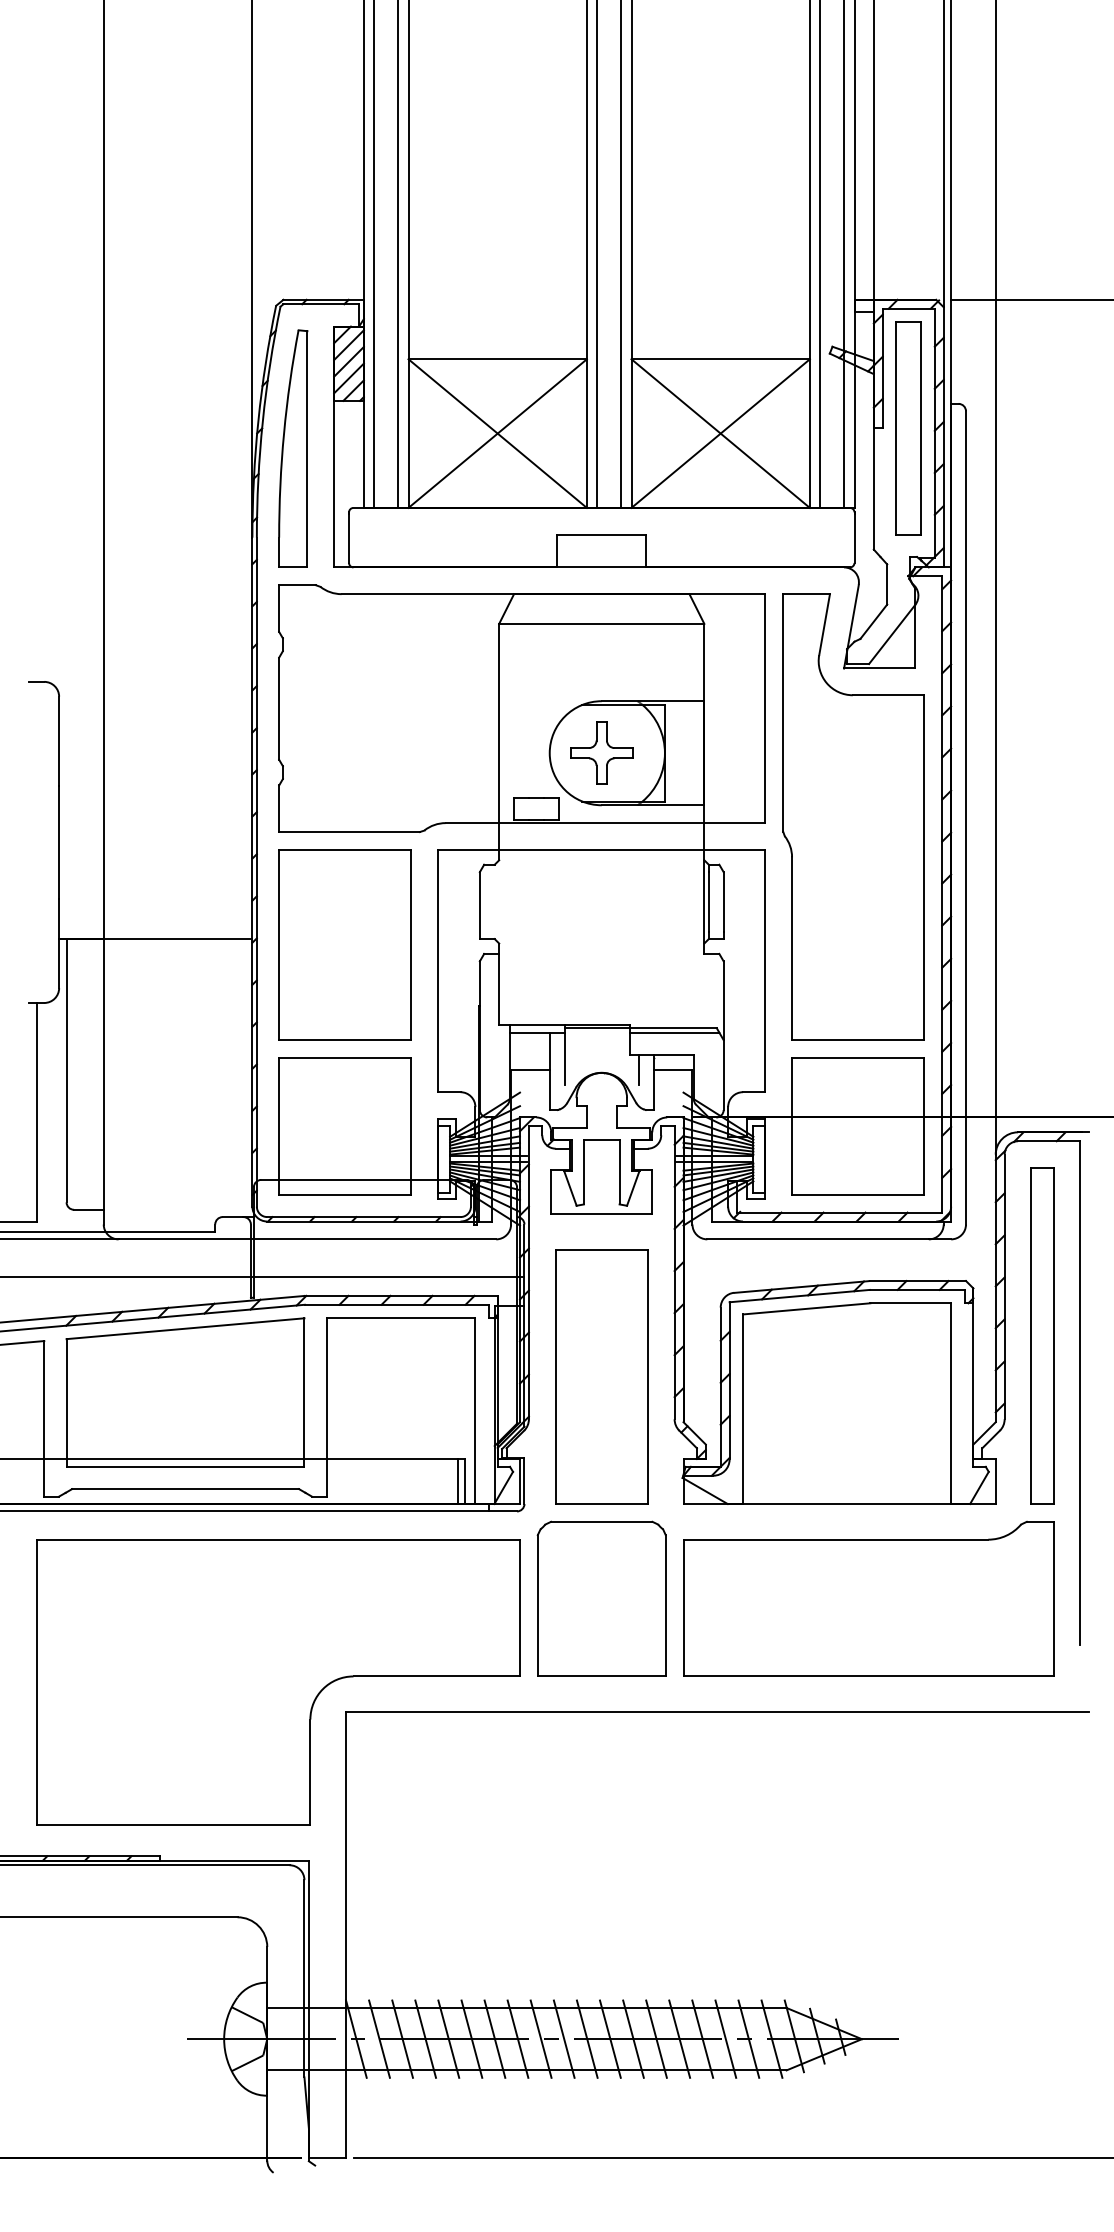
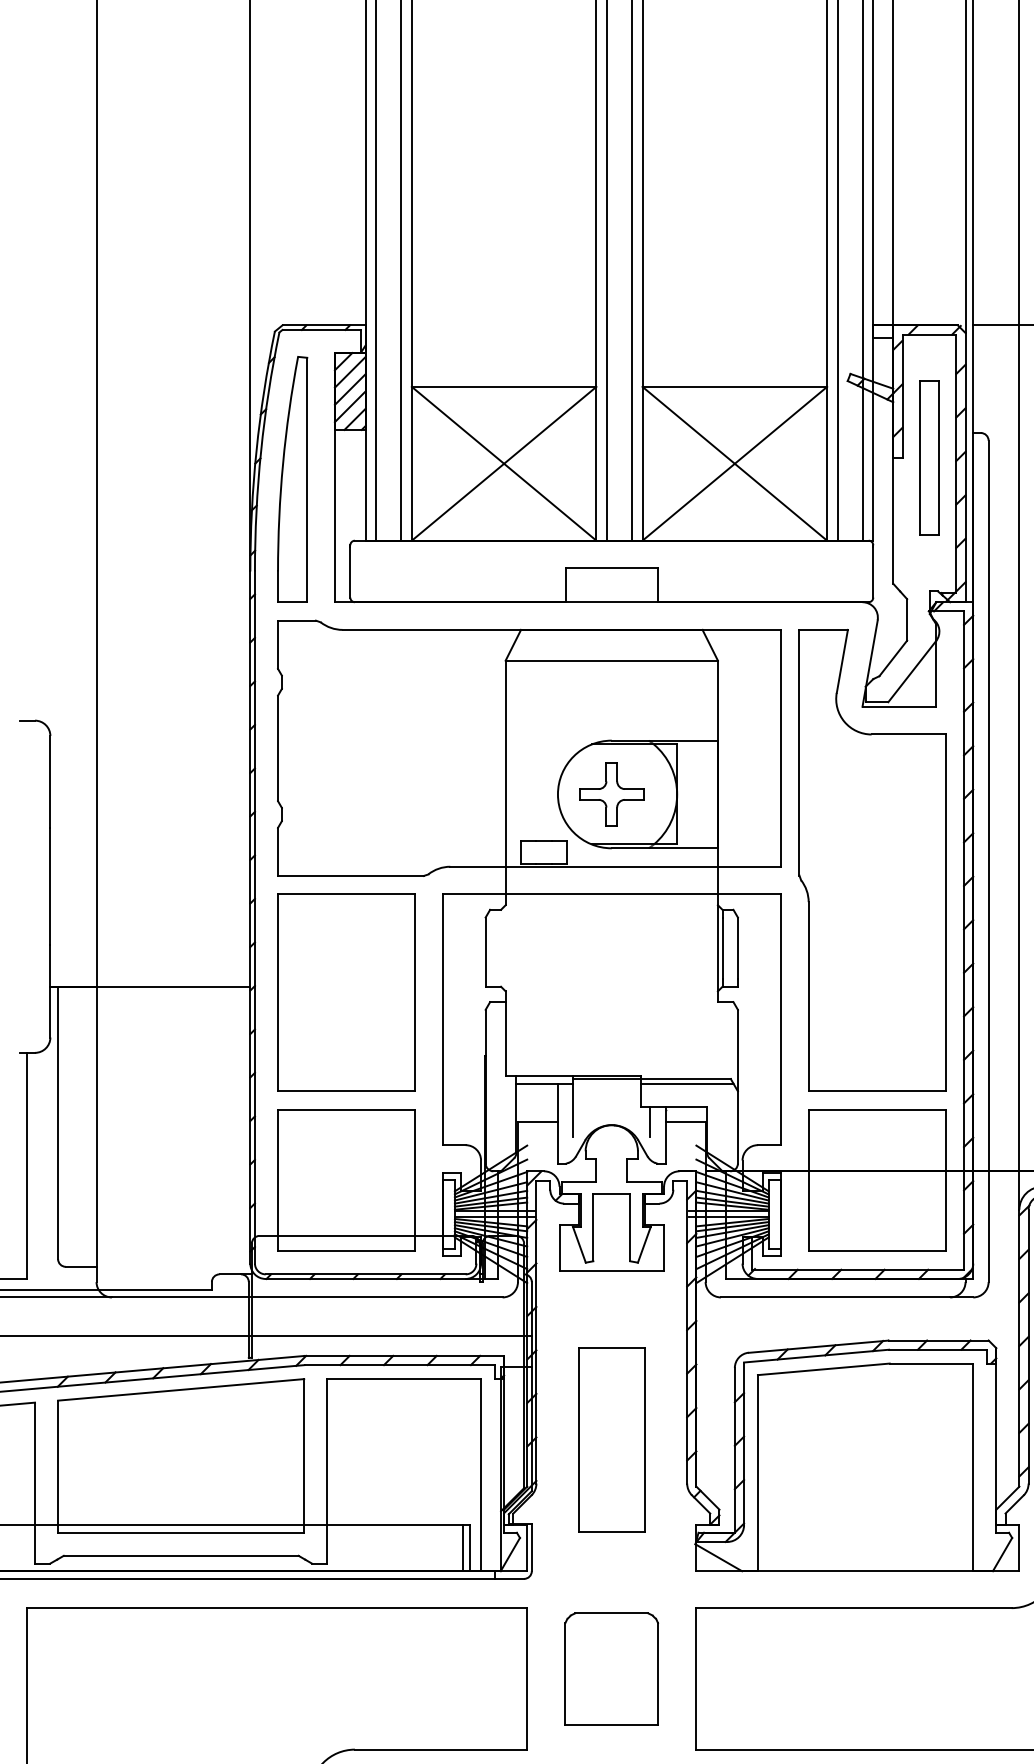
part: (908, 428) -> (929, 458), size x0.7
part: (601, 1376) -> (611, 1439), size x0.7
part: (601, 1598) -> (611, 1668), size x0.7

